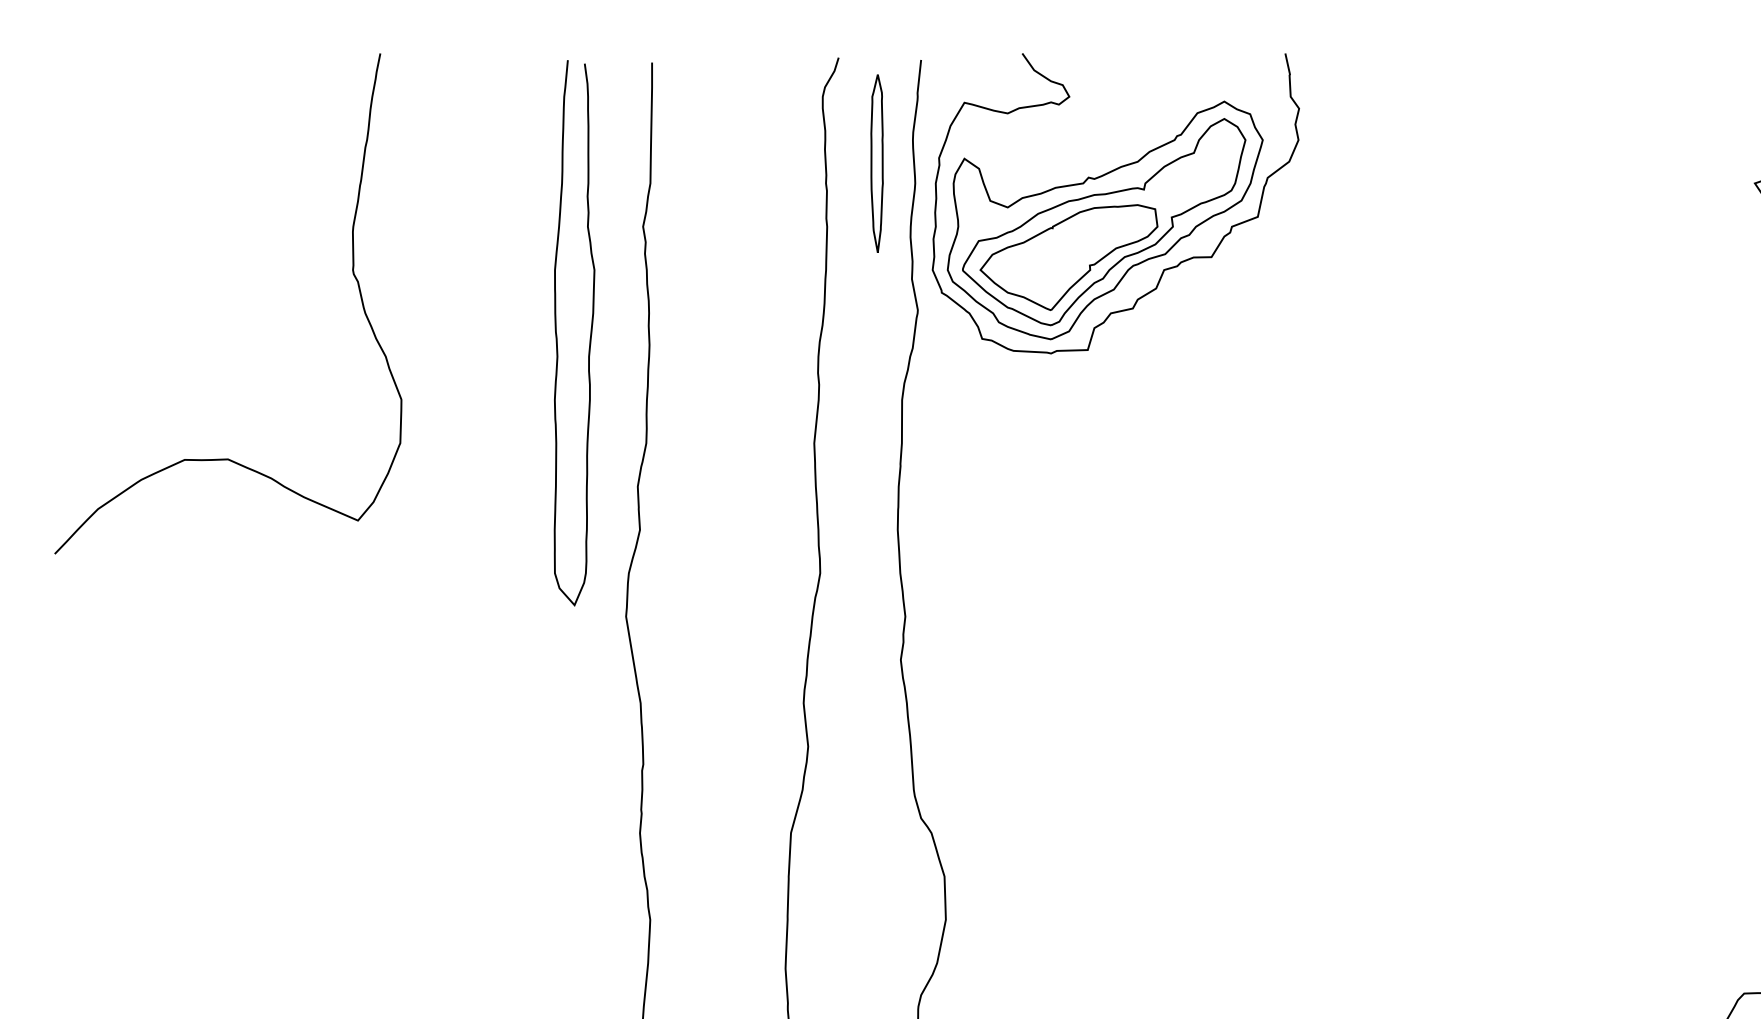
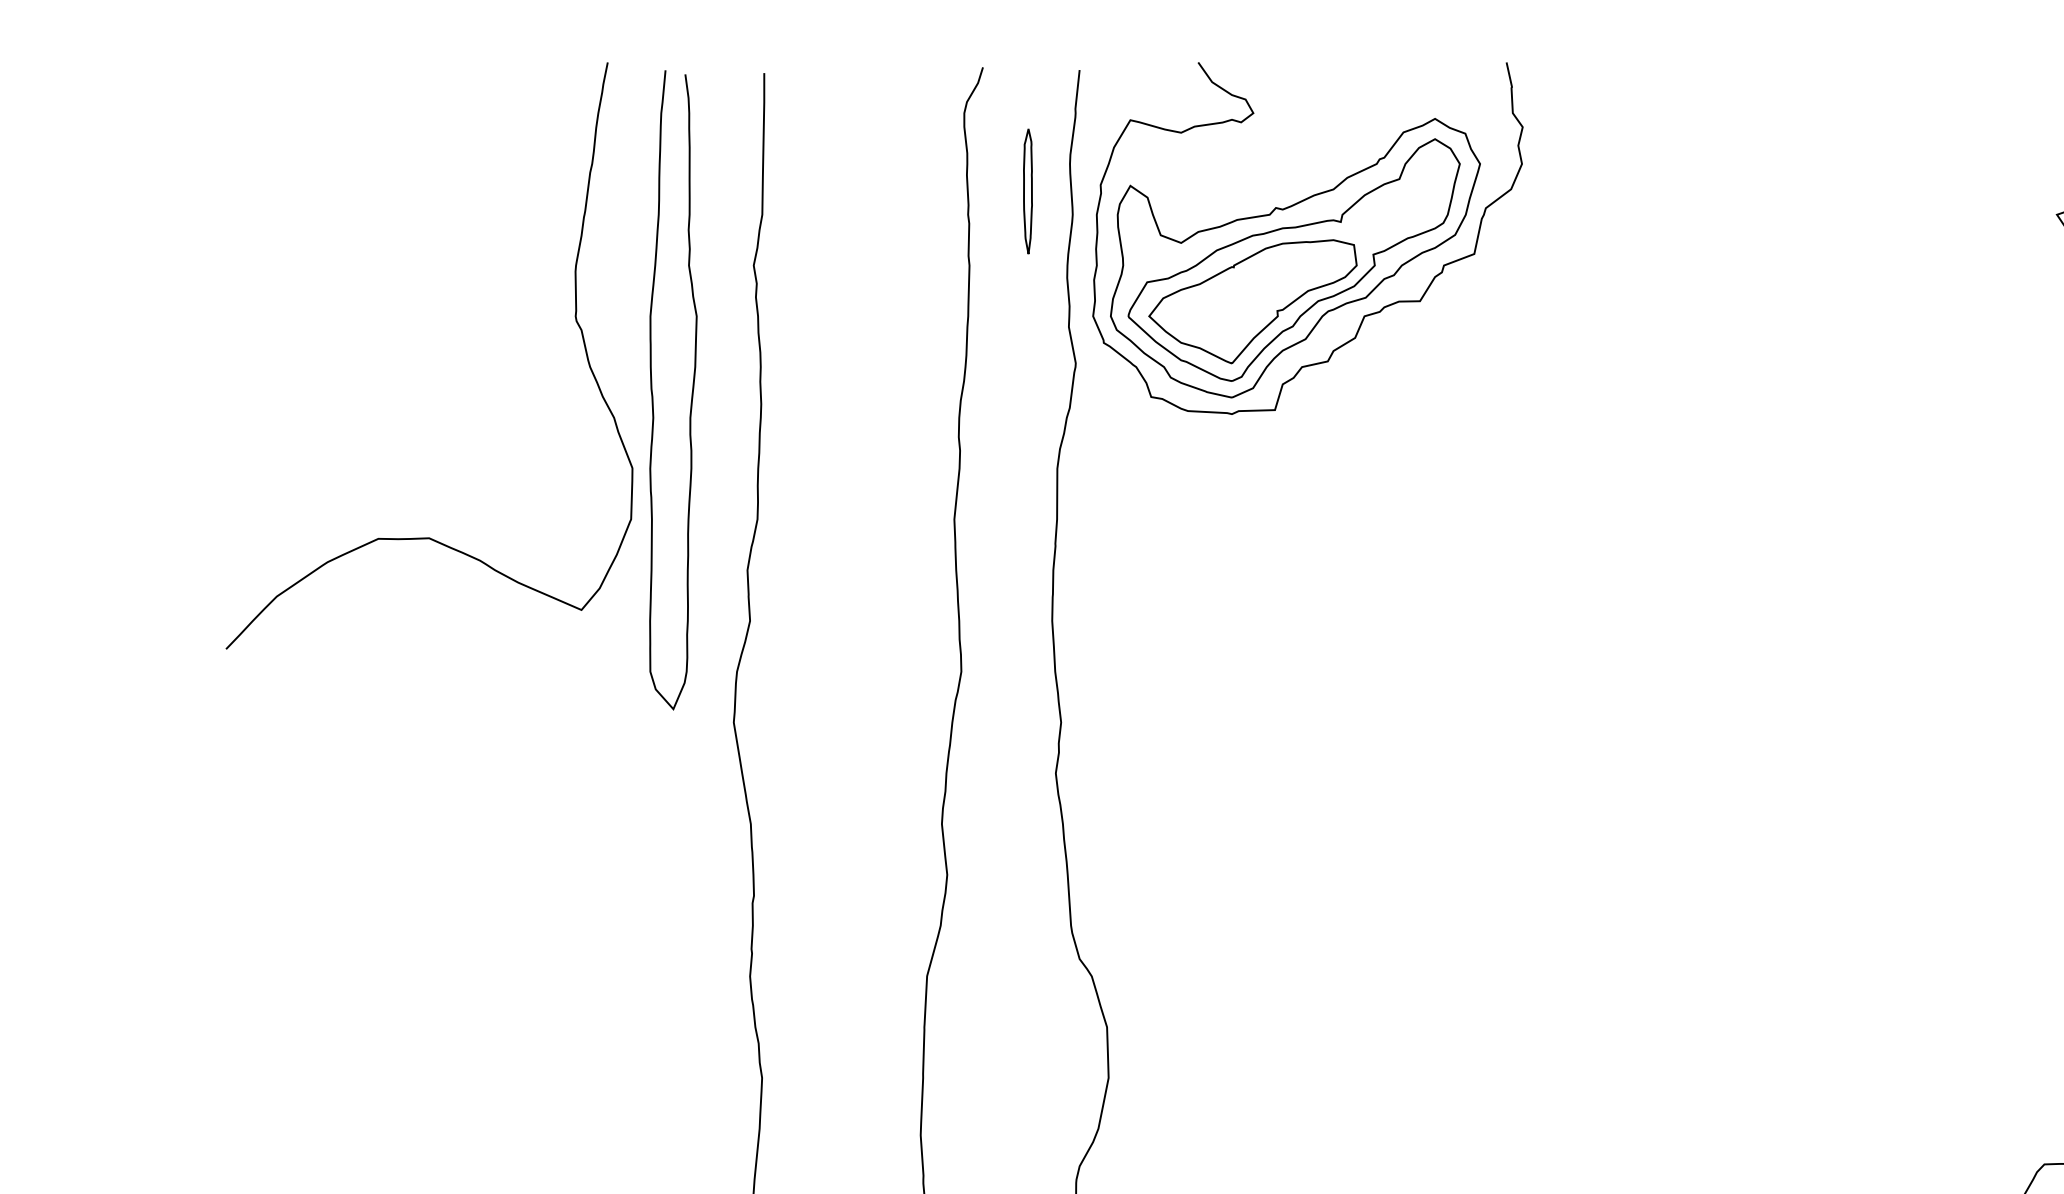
part: (876, 163) -> (1027, 191), size x0.6
curve: (352, 274) -> (575, 321), moved

